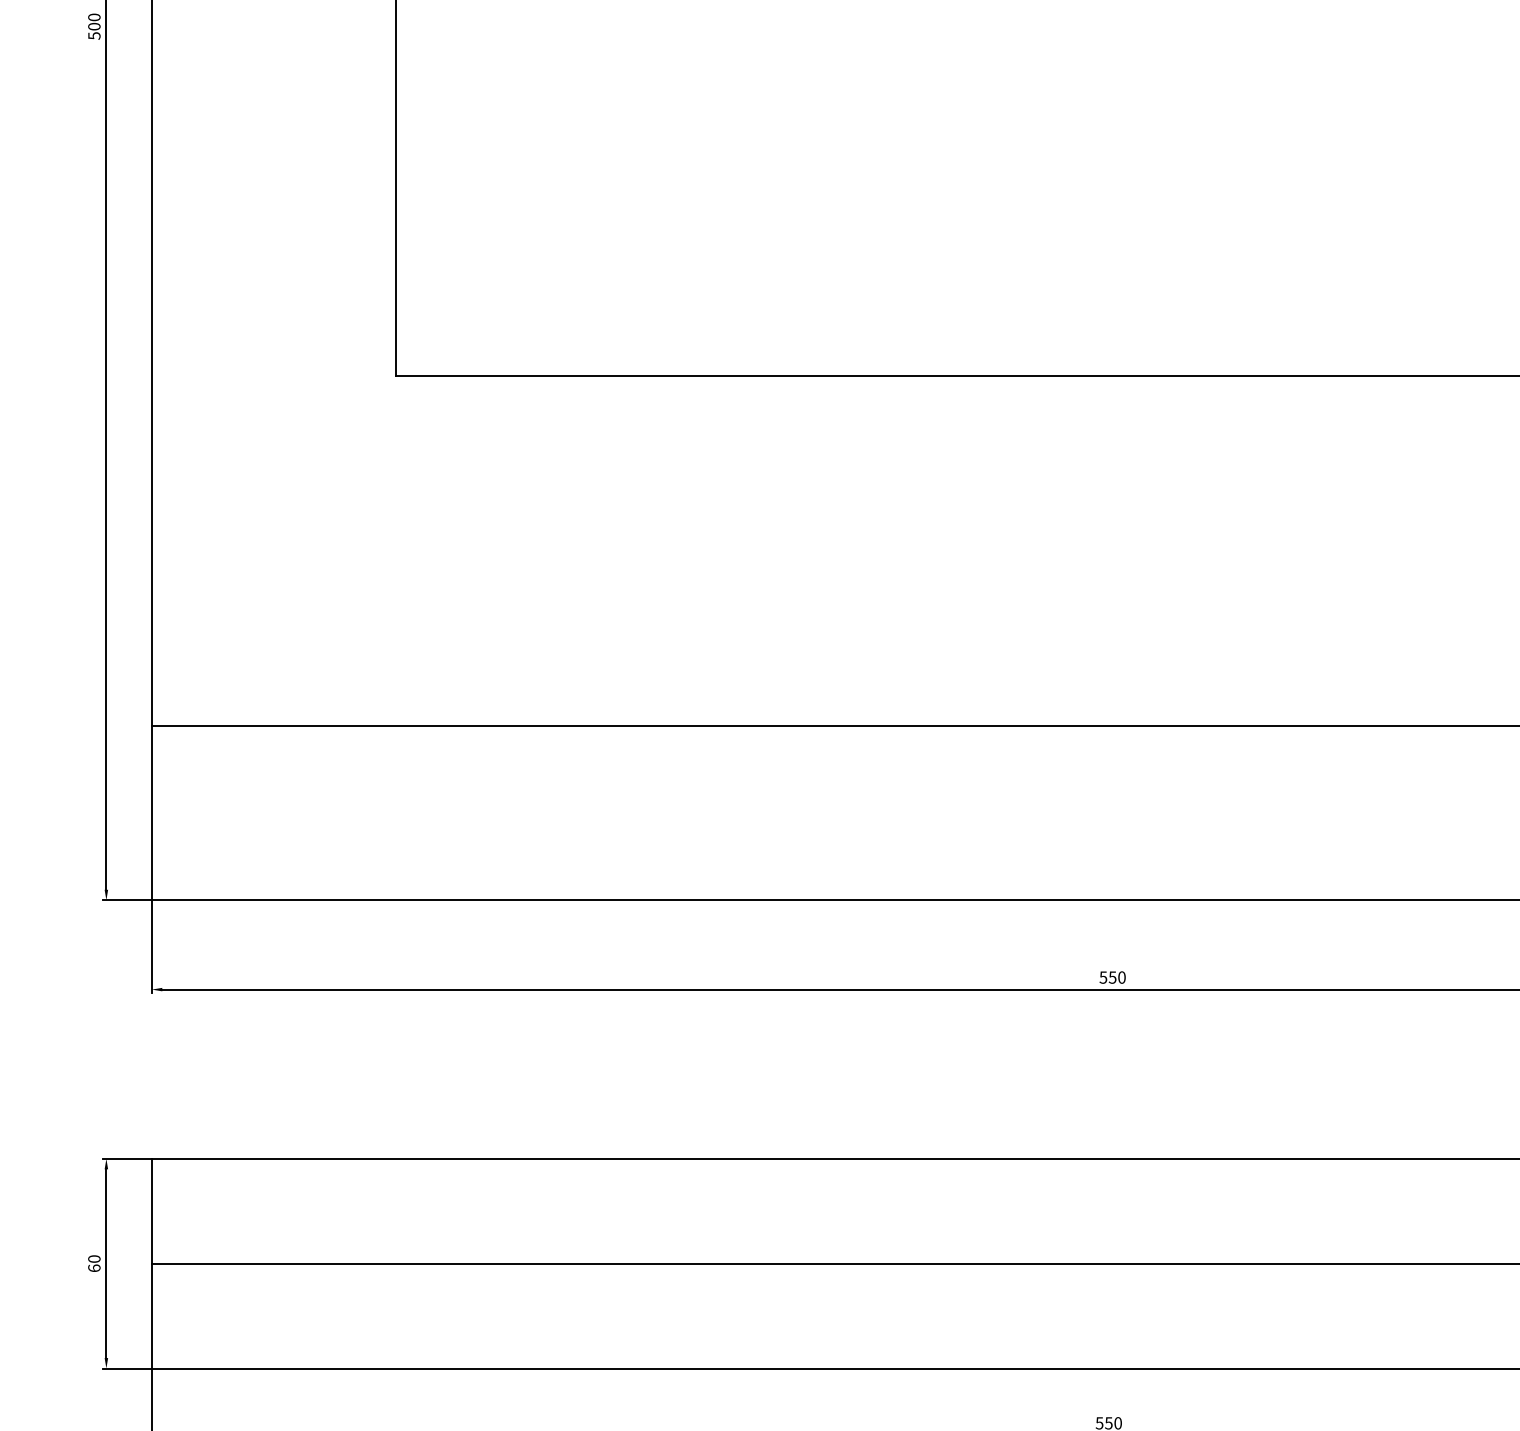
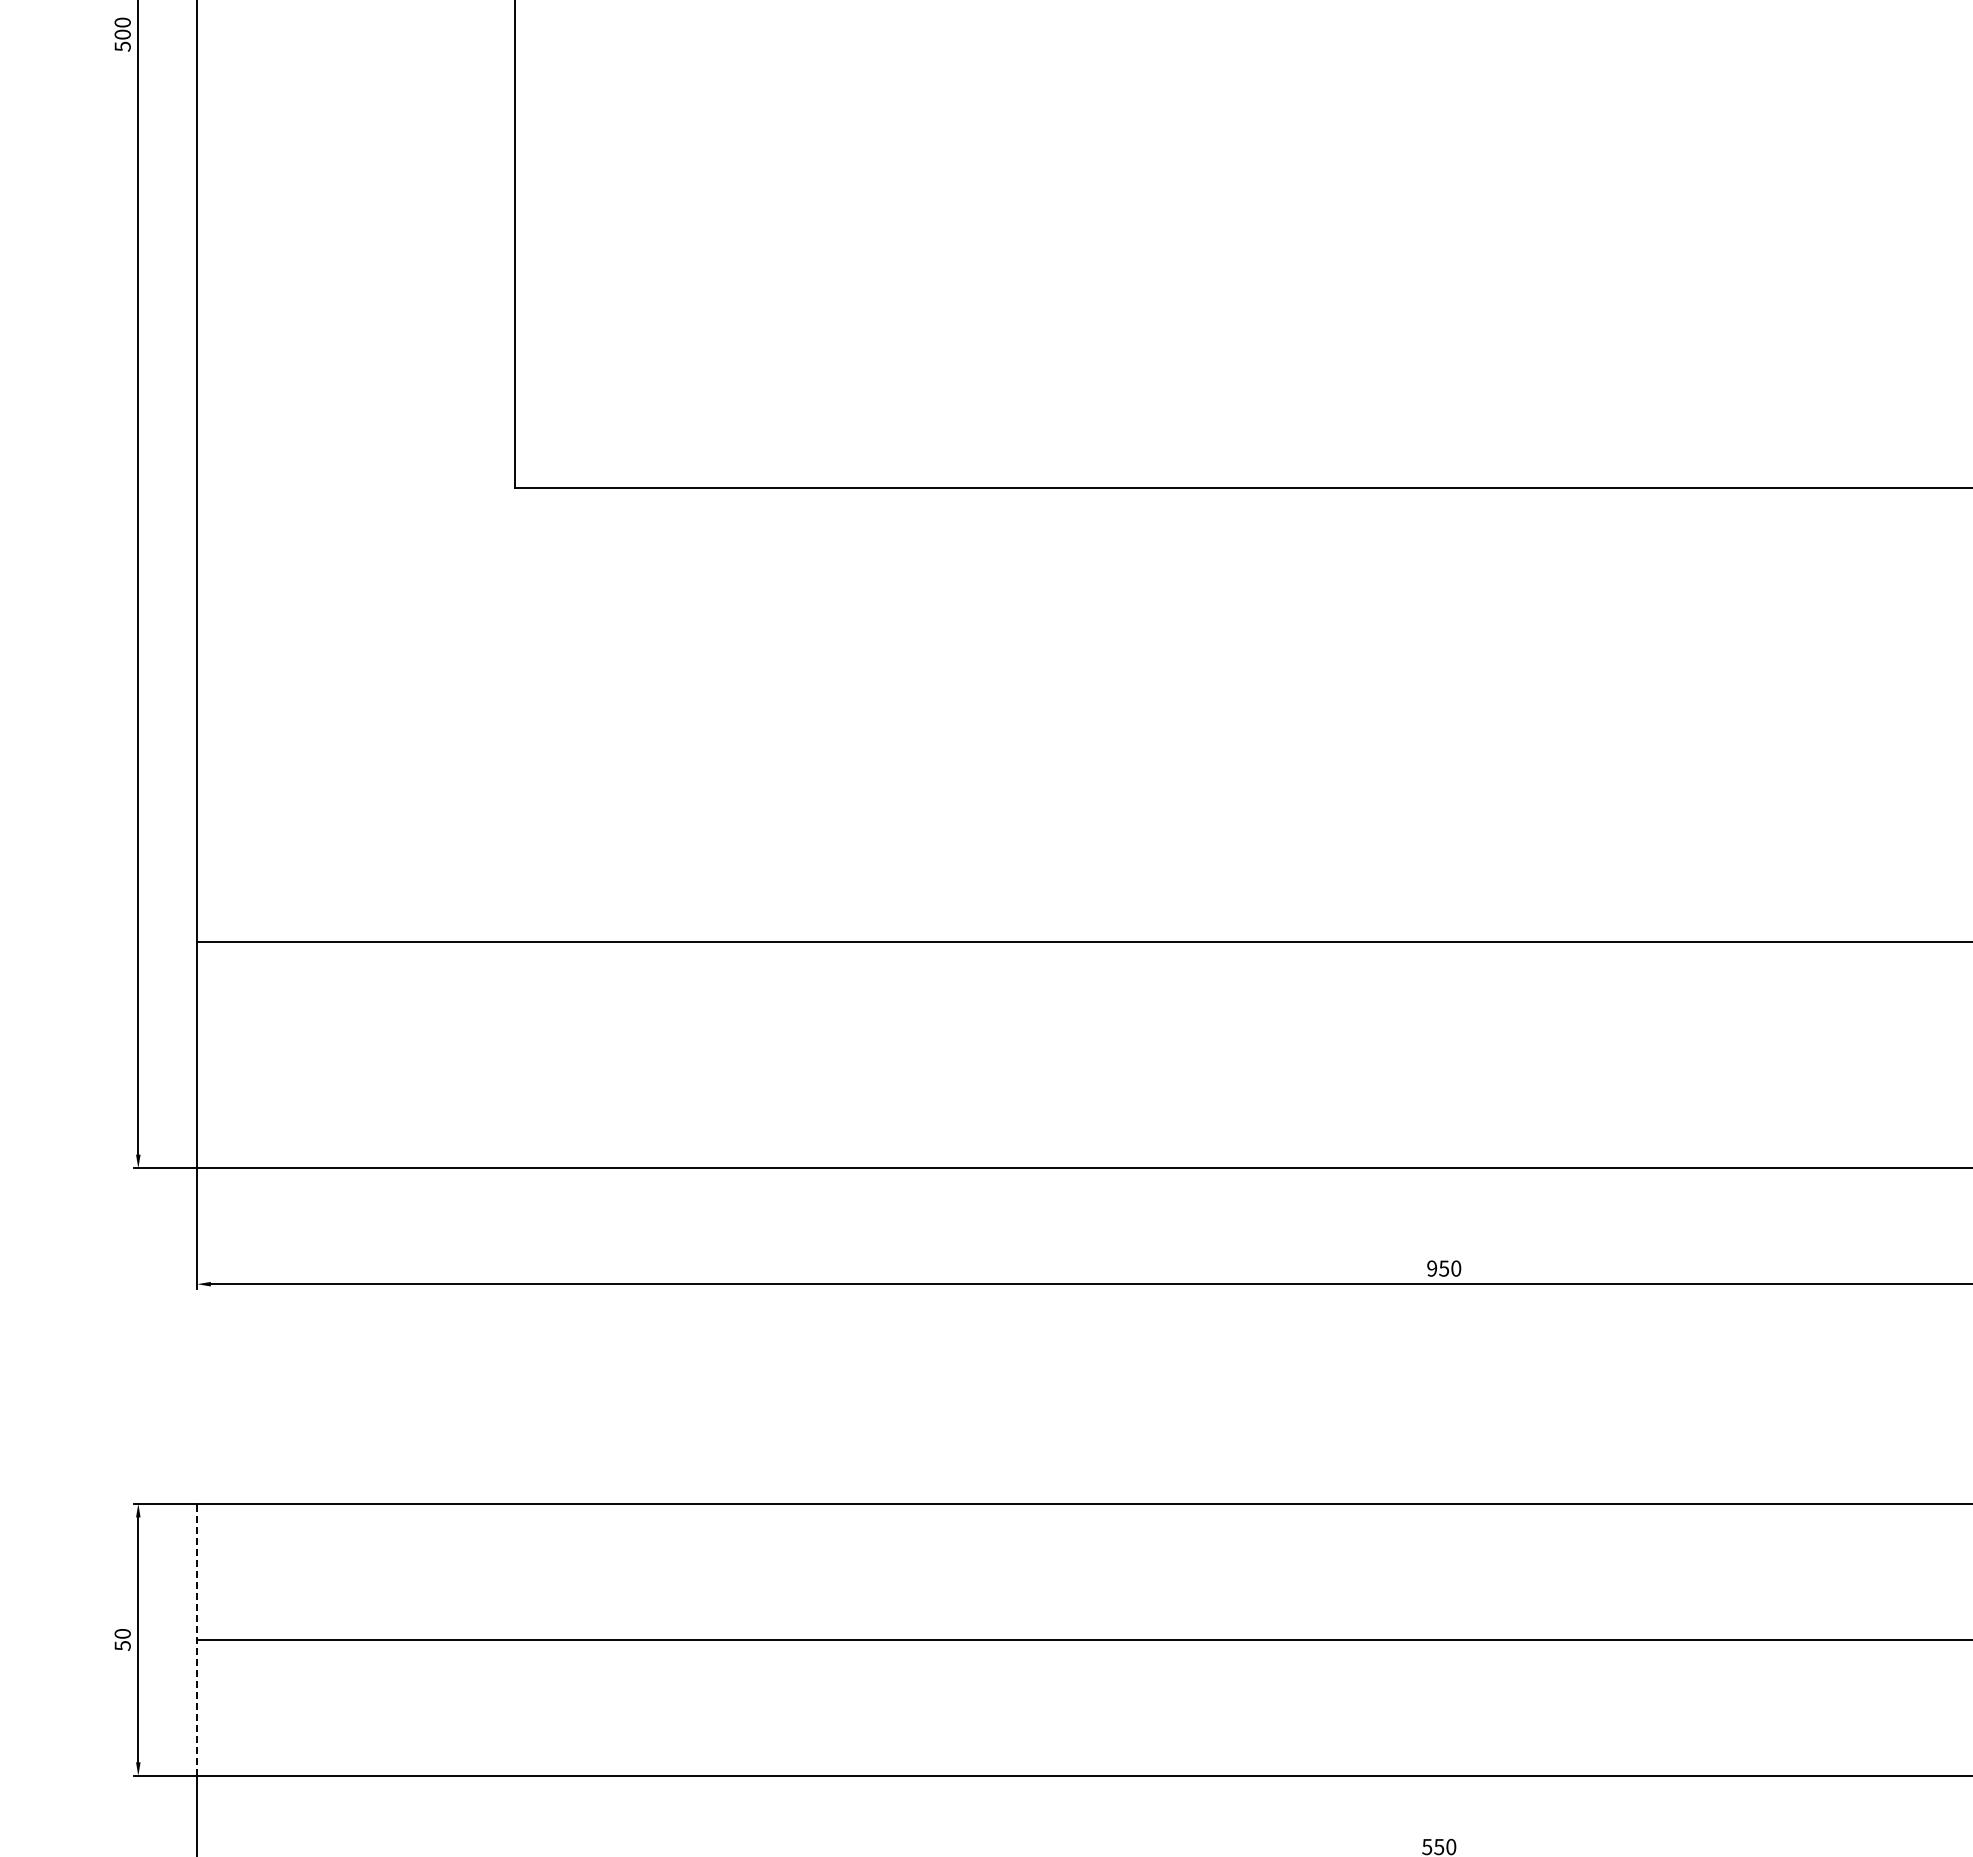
text: (1103, 977) -> (1432, 1268), 550 -> 950
line: (151, 1263) -> (197, 1639), solid -> dashed
text: (94, 1268) -> (122, 1645), 60 -> 50

